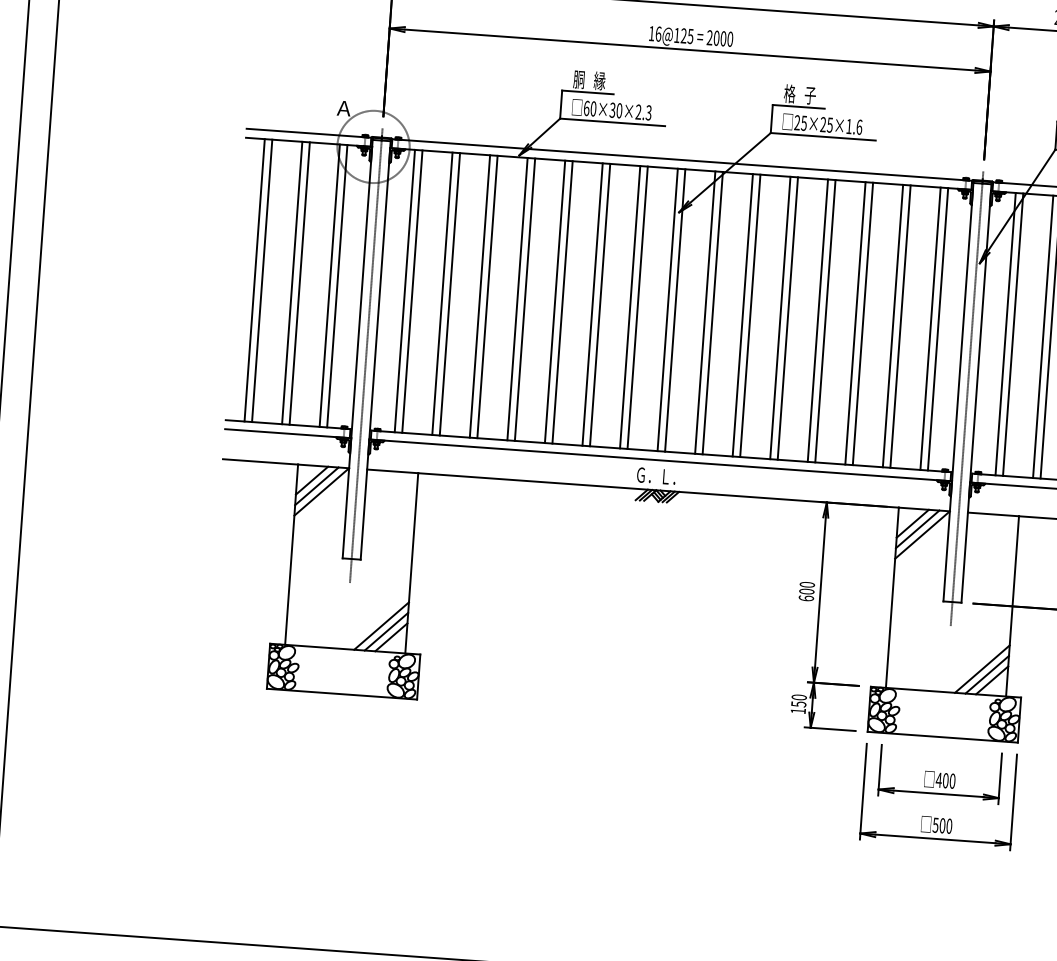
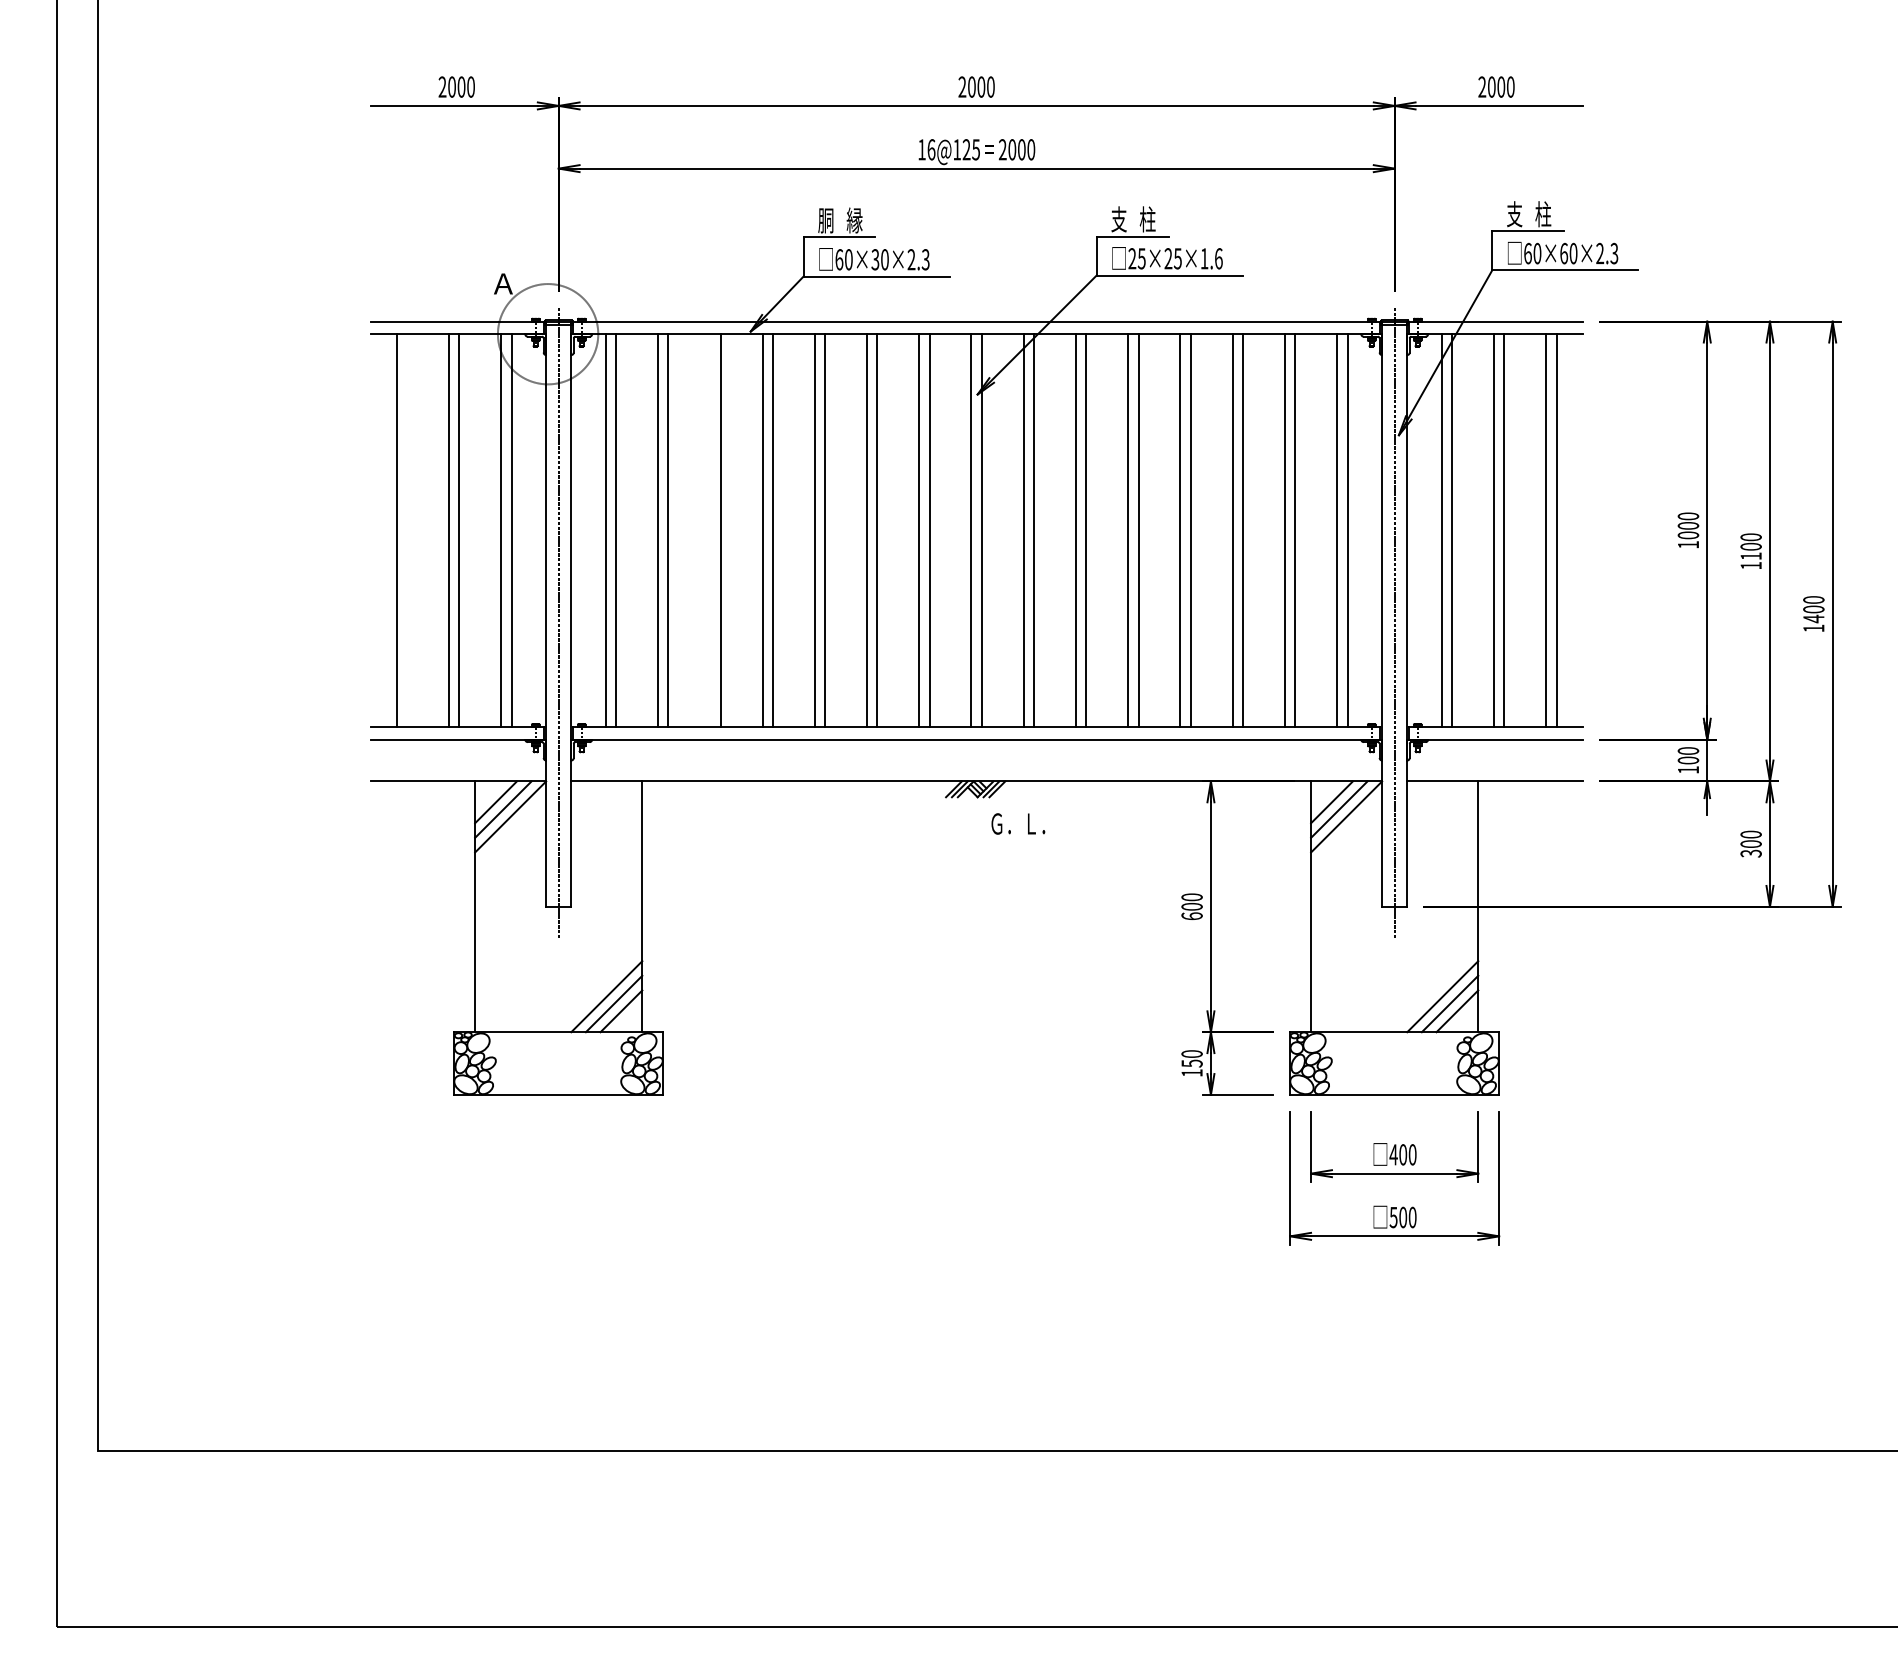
text: (800, 94) -> (1133, 219), 格   子 -> 支   柱
line: (262, 280) -> (407, 530), removed
line: (480, 296) -> (710, 530), removed
text: (656, 475) -> (1018, 823), moved

